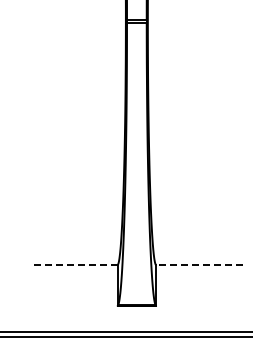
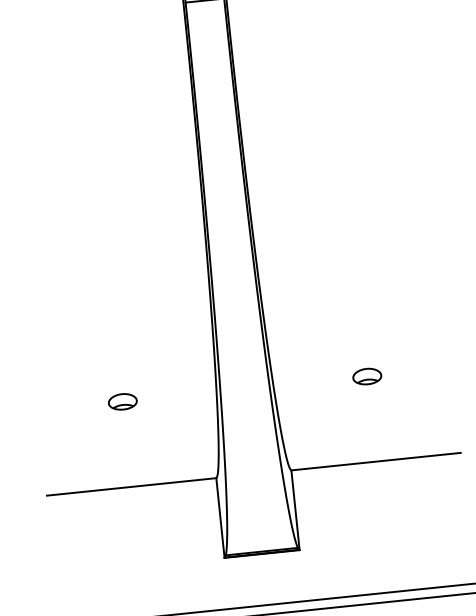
part: (74, 221) -> (123, 401), added
part: (199, 221) -> (367, 376), added
line: (73, 265) -> (130, 487), dashed -> solid
line: (198, 265) -> (374, 462), dashed -> solid

